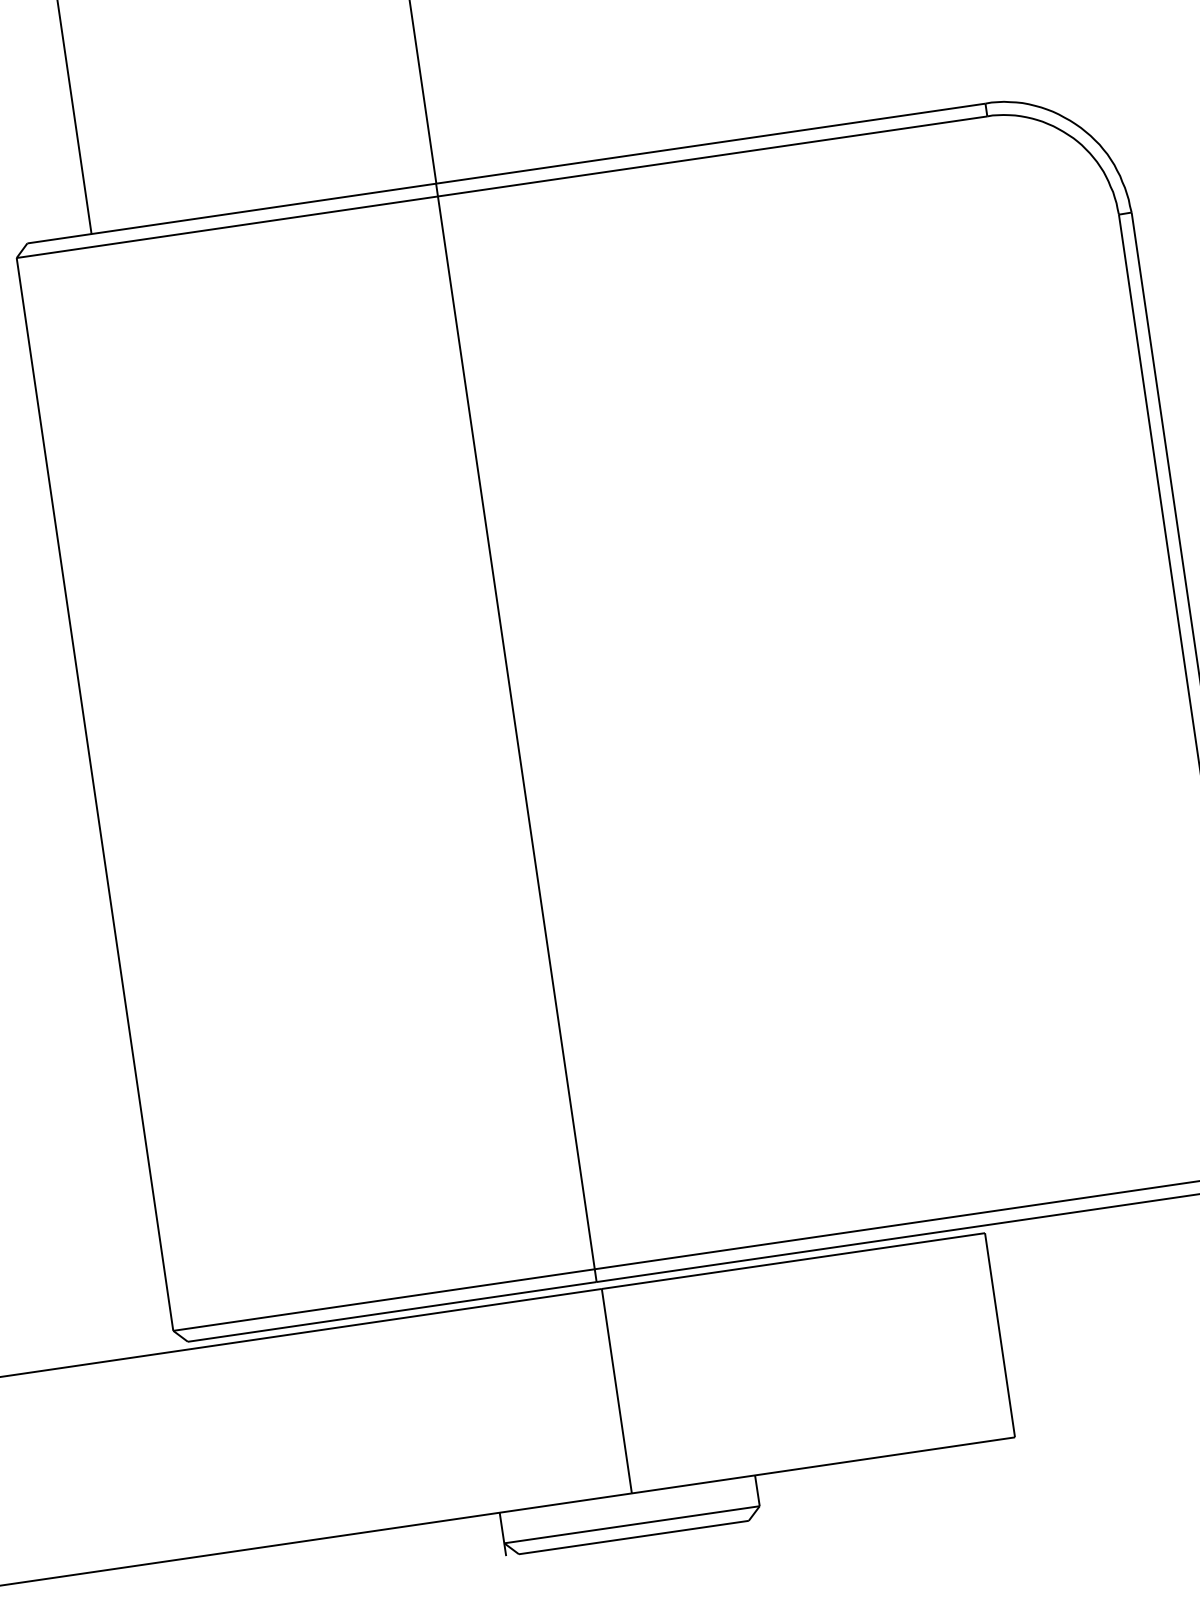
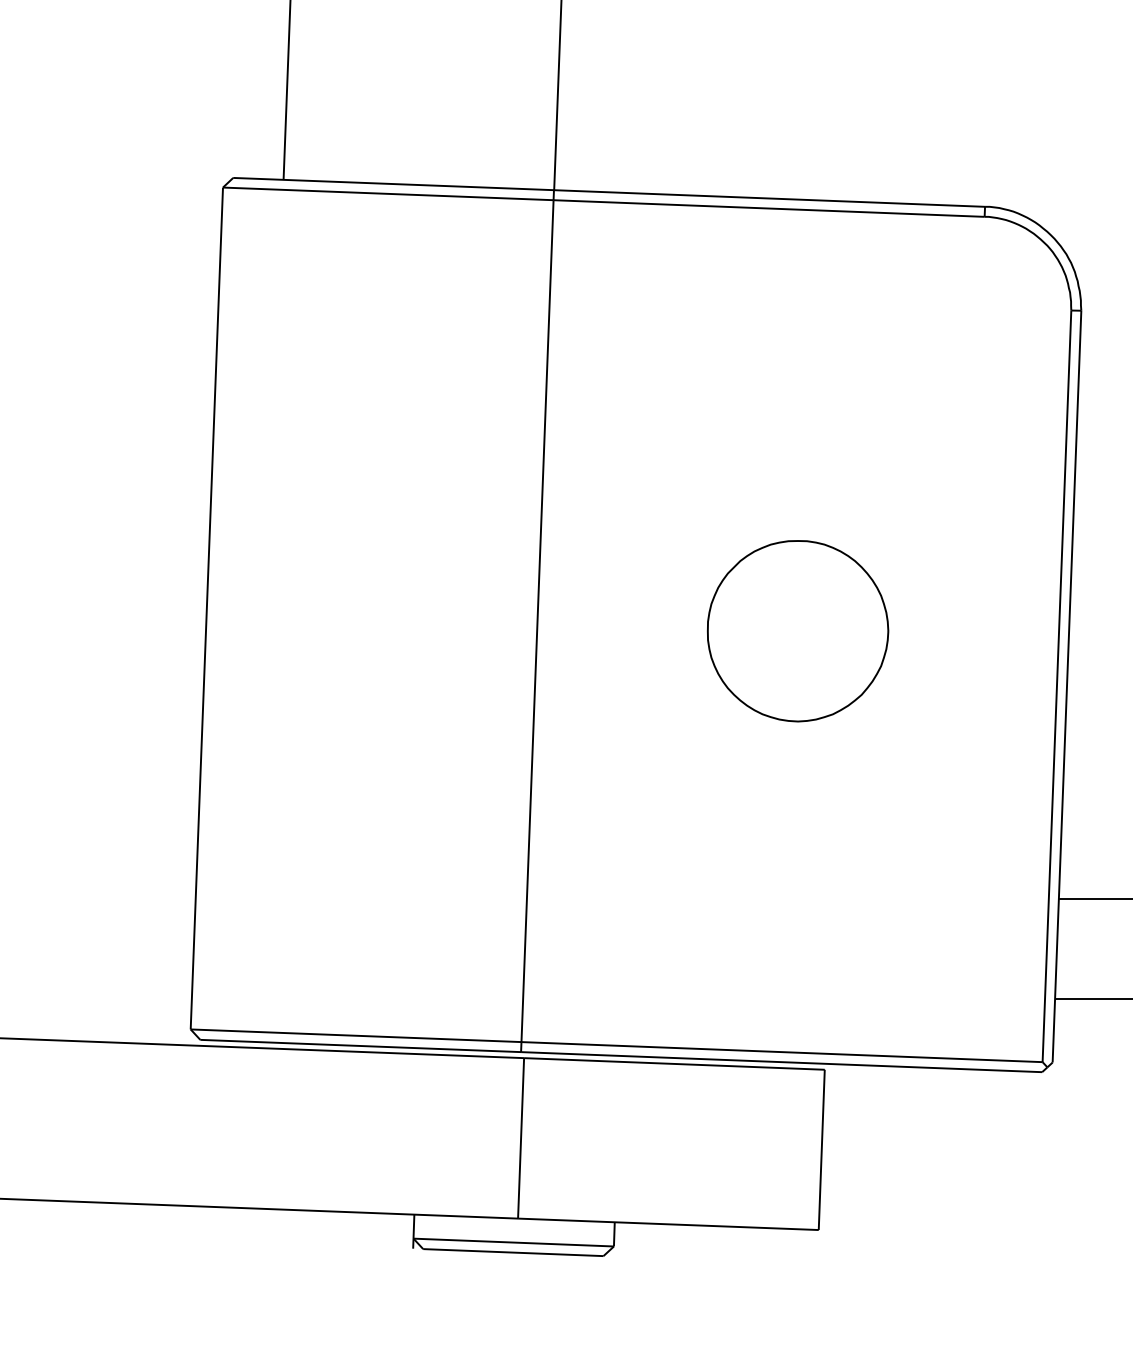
part: (849, 684) -> (798, 631), added

